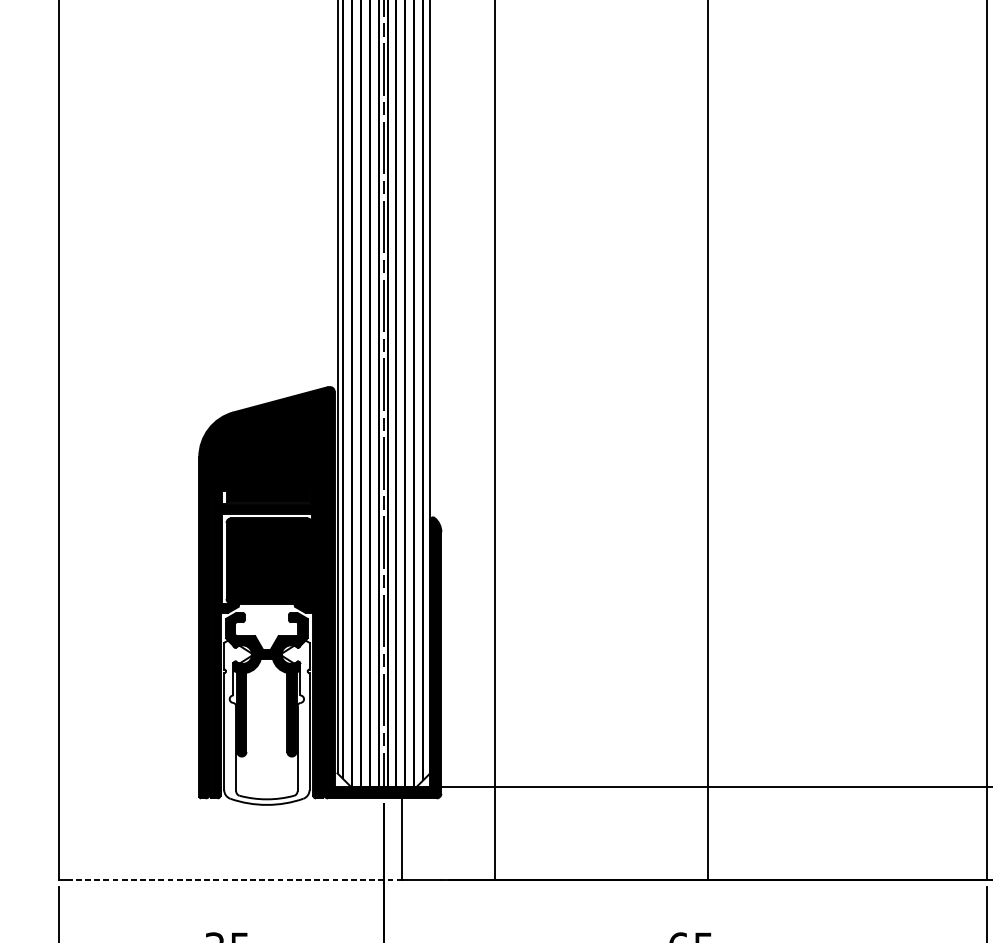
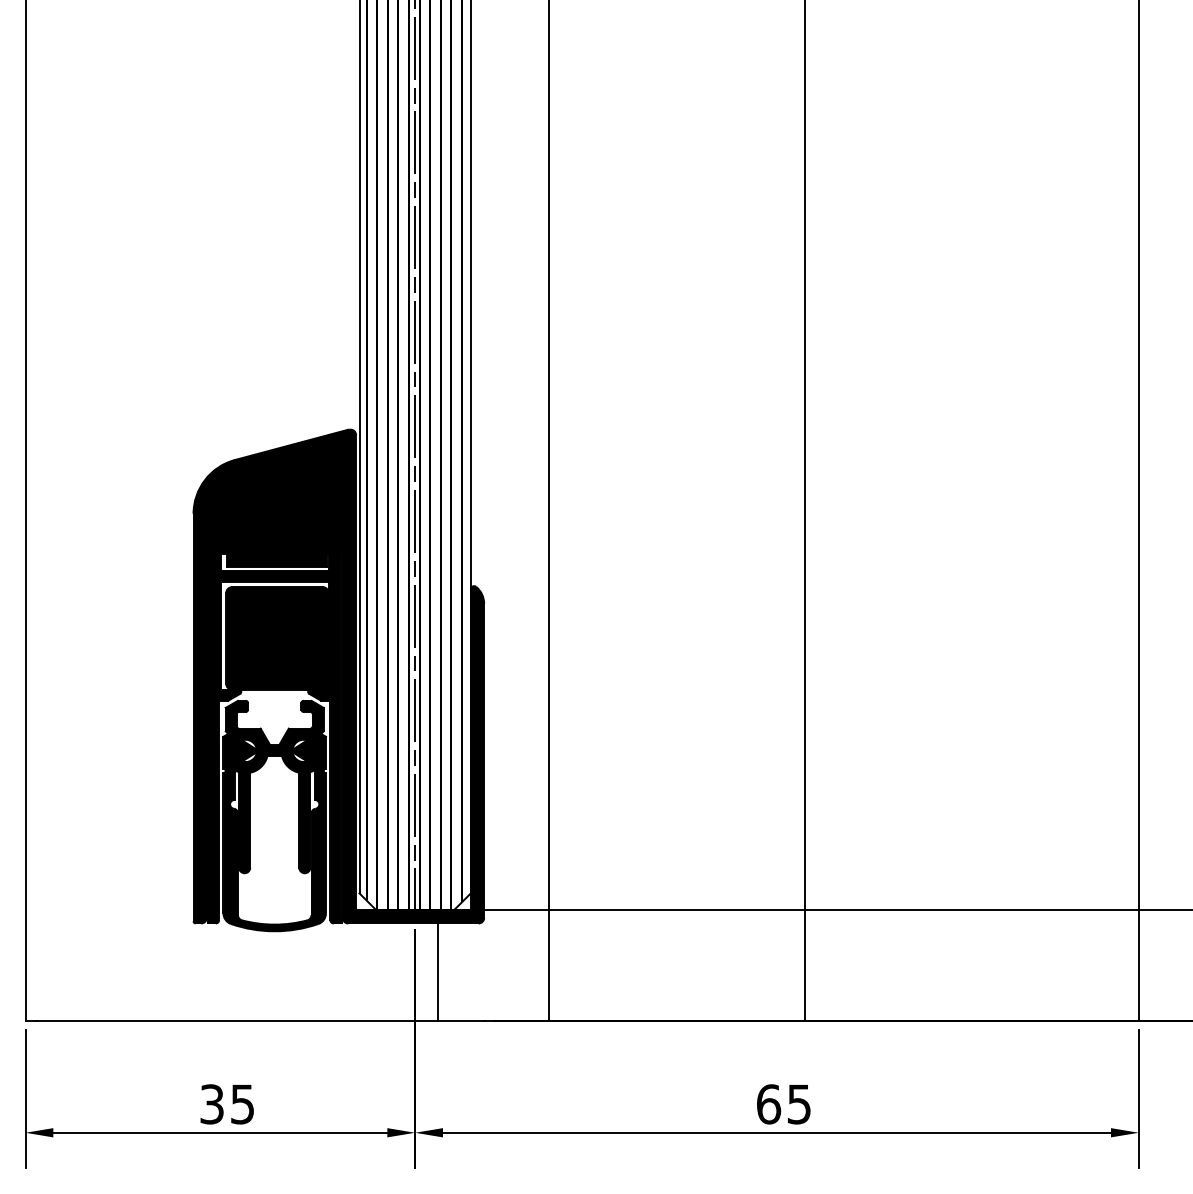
fill: (266, 722) -> (274, 832), added
line: (235, 880) -> (236, 1021), dashed -> solid

